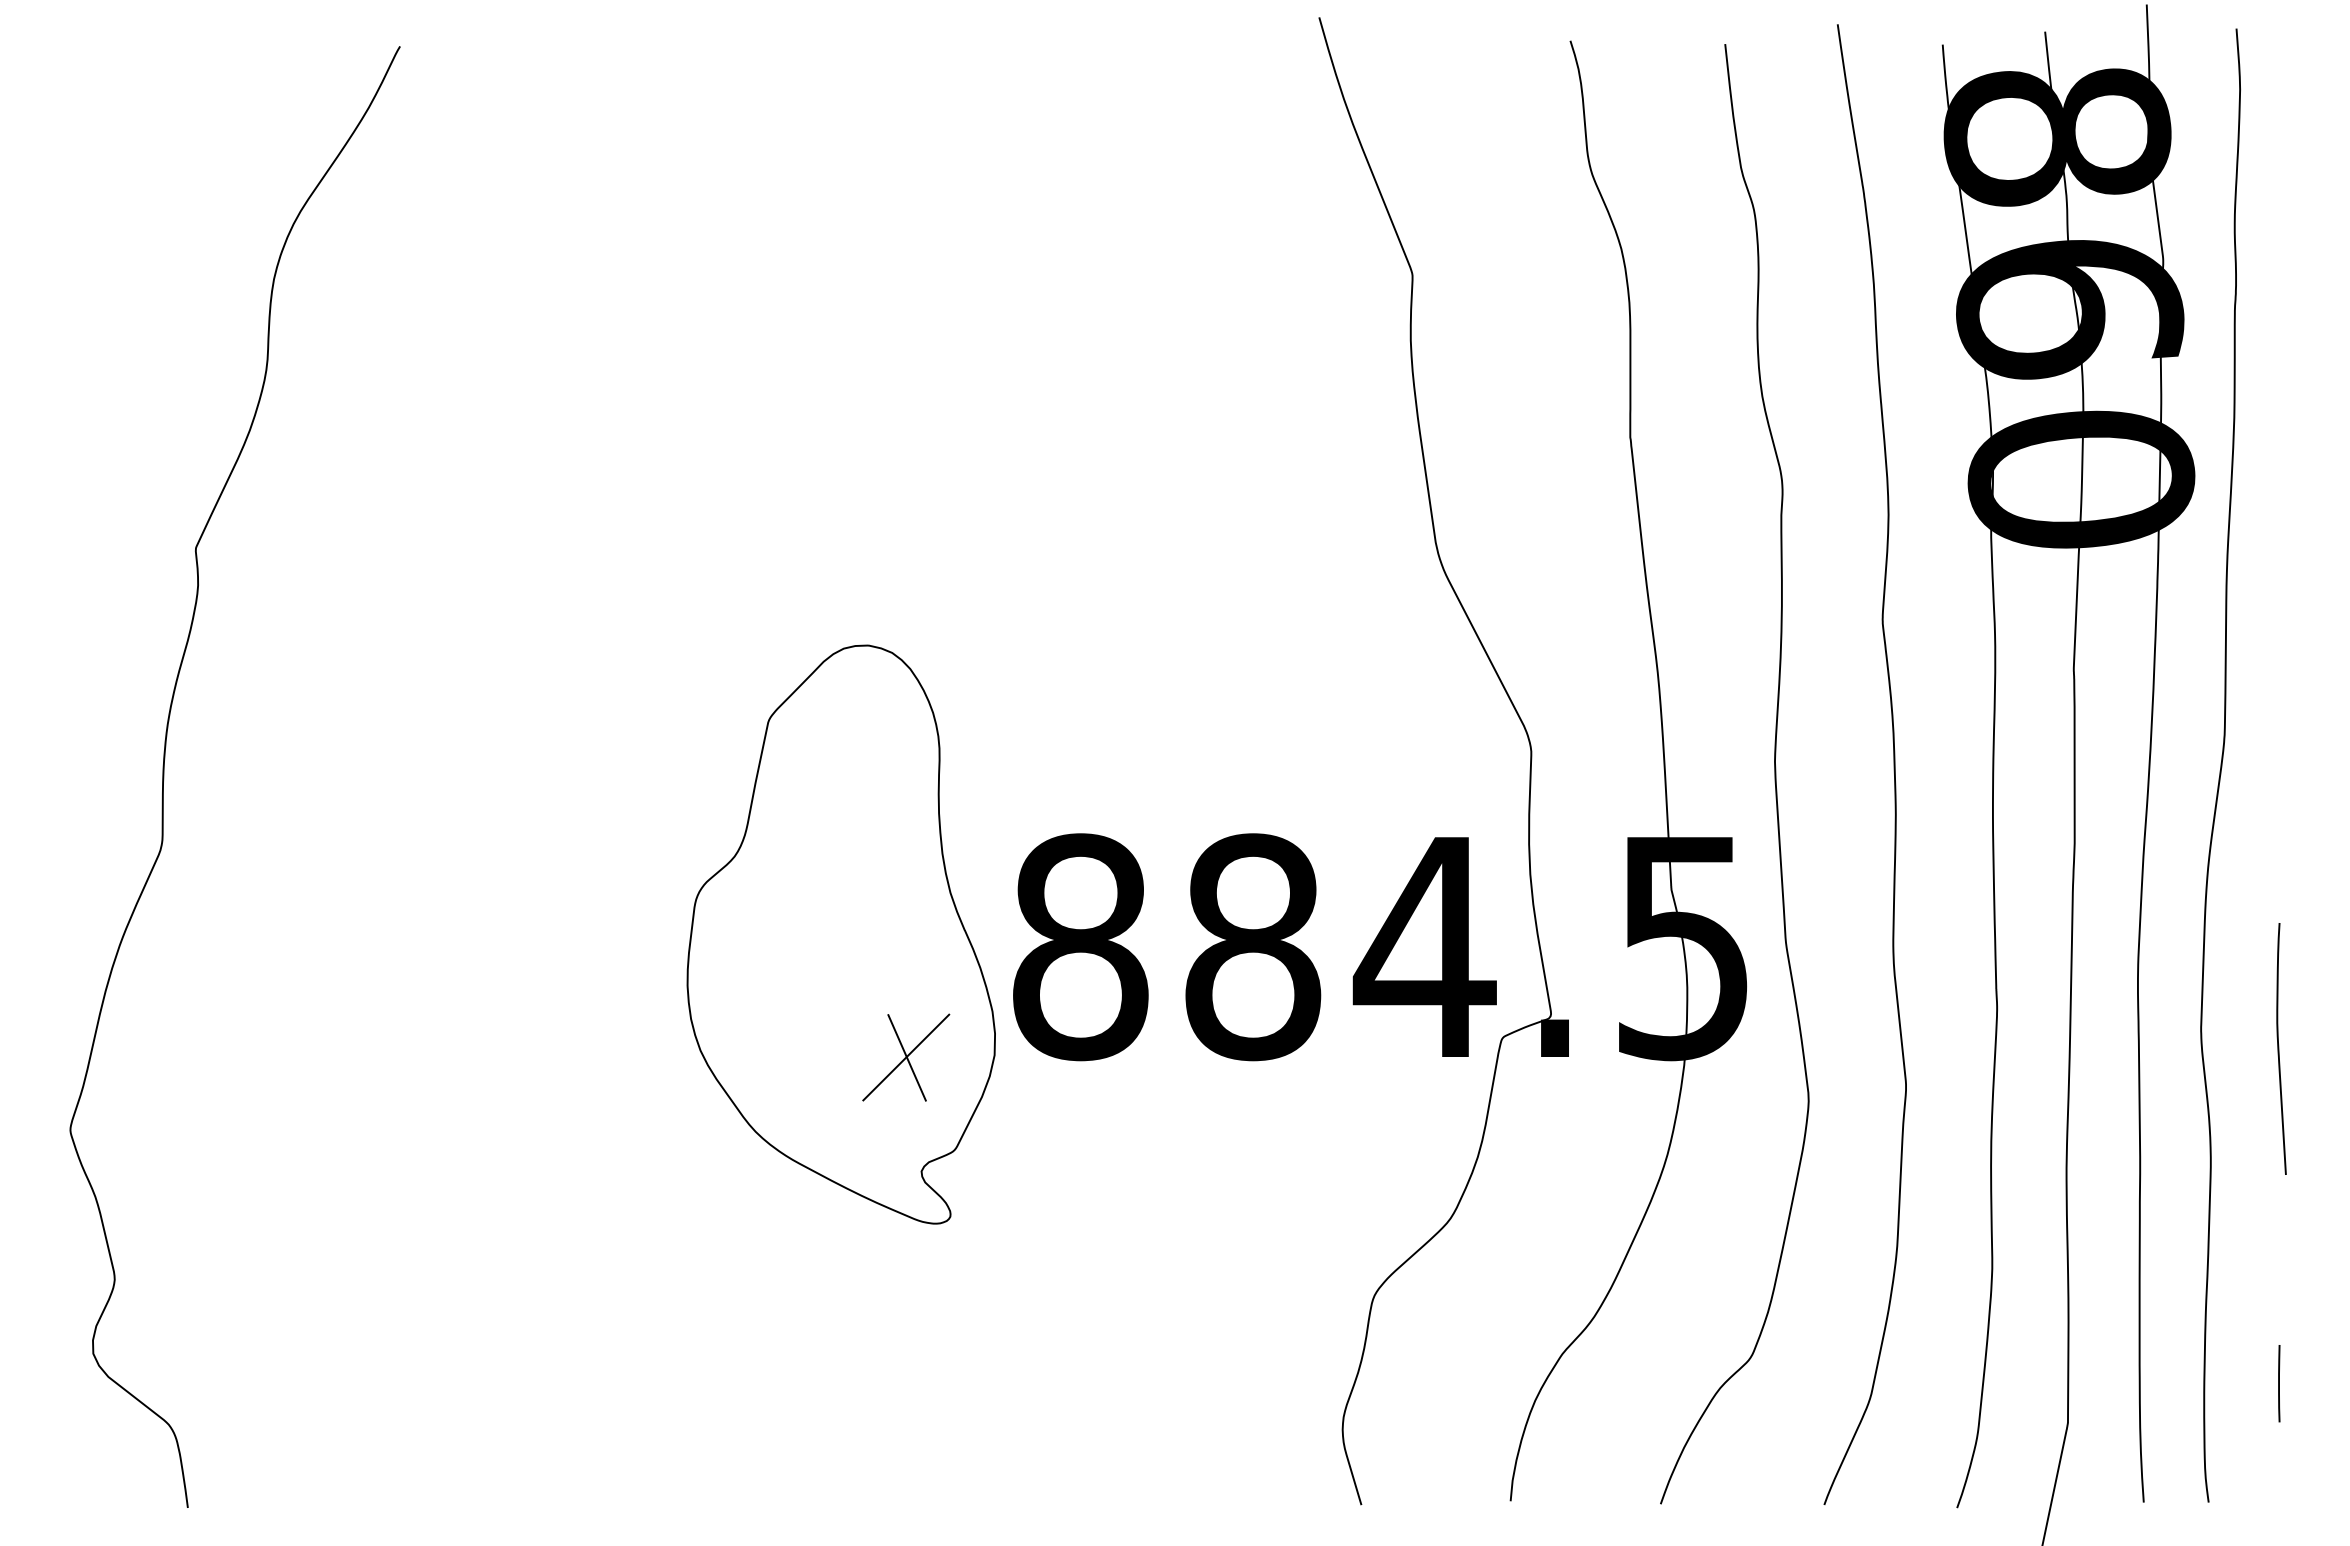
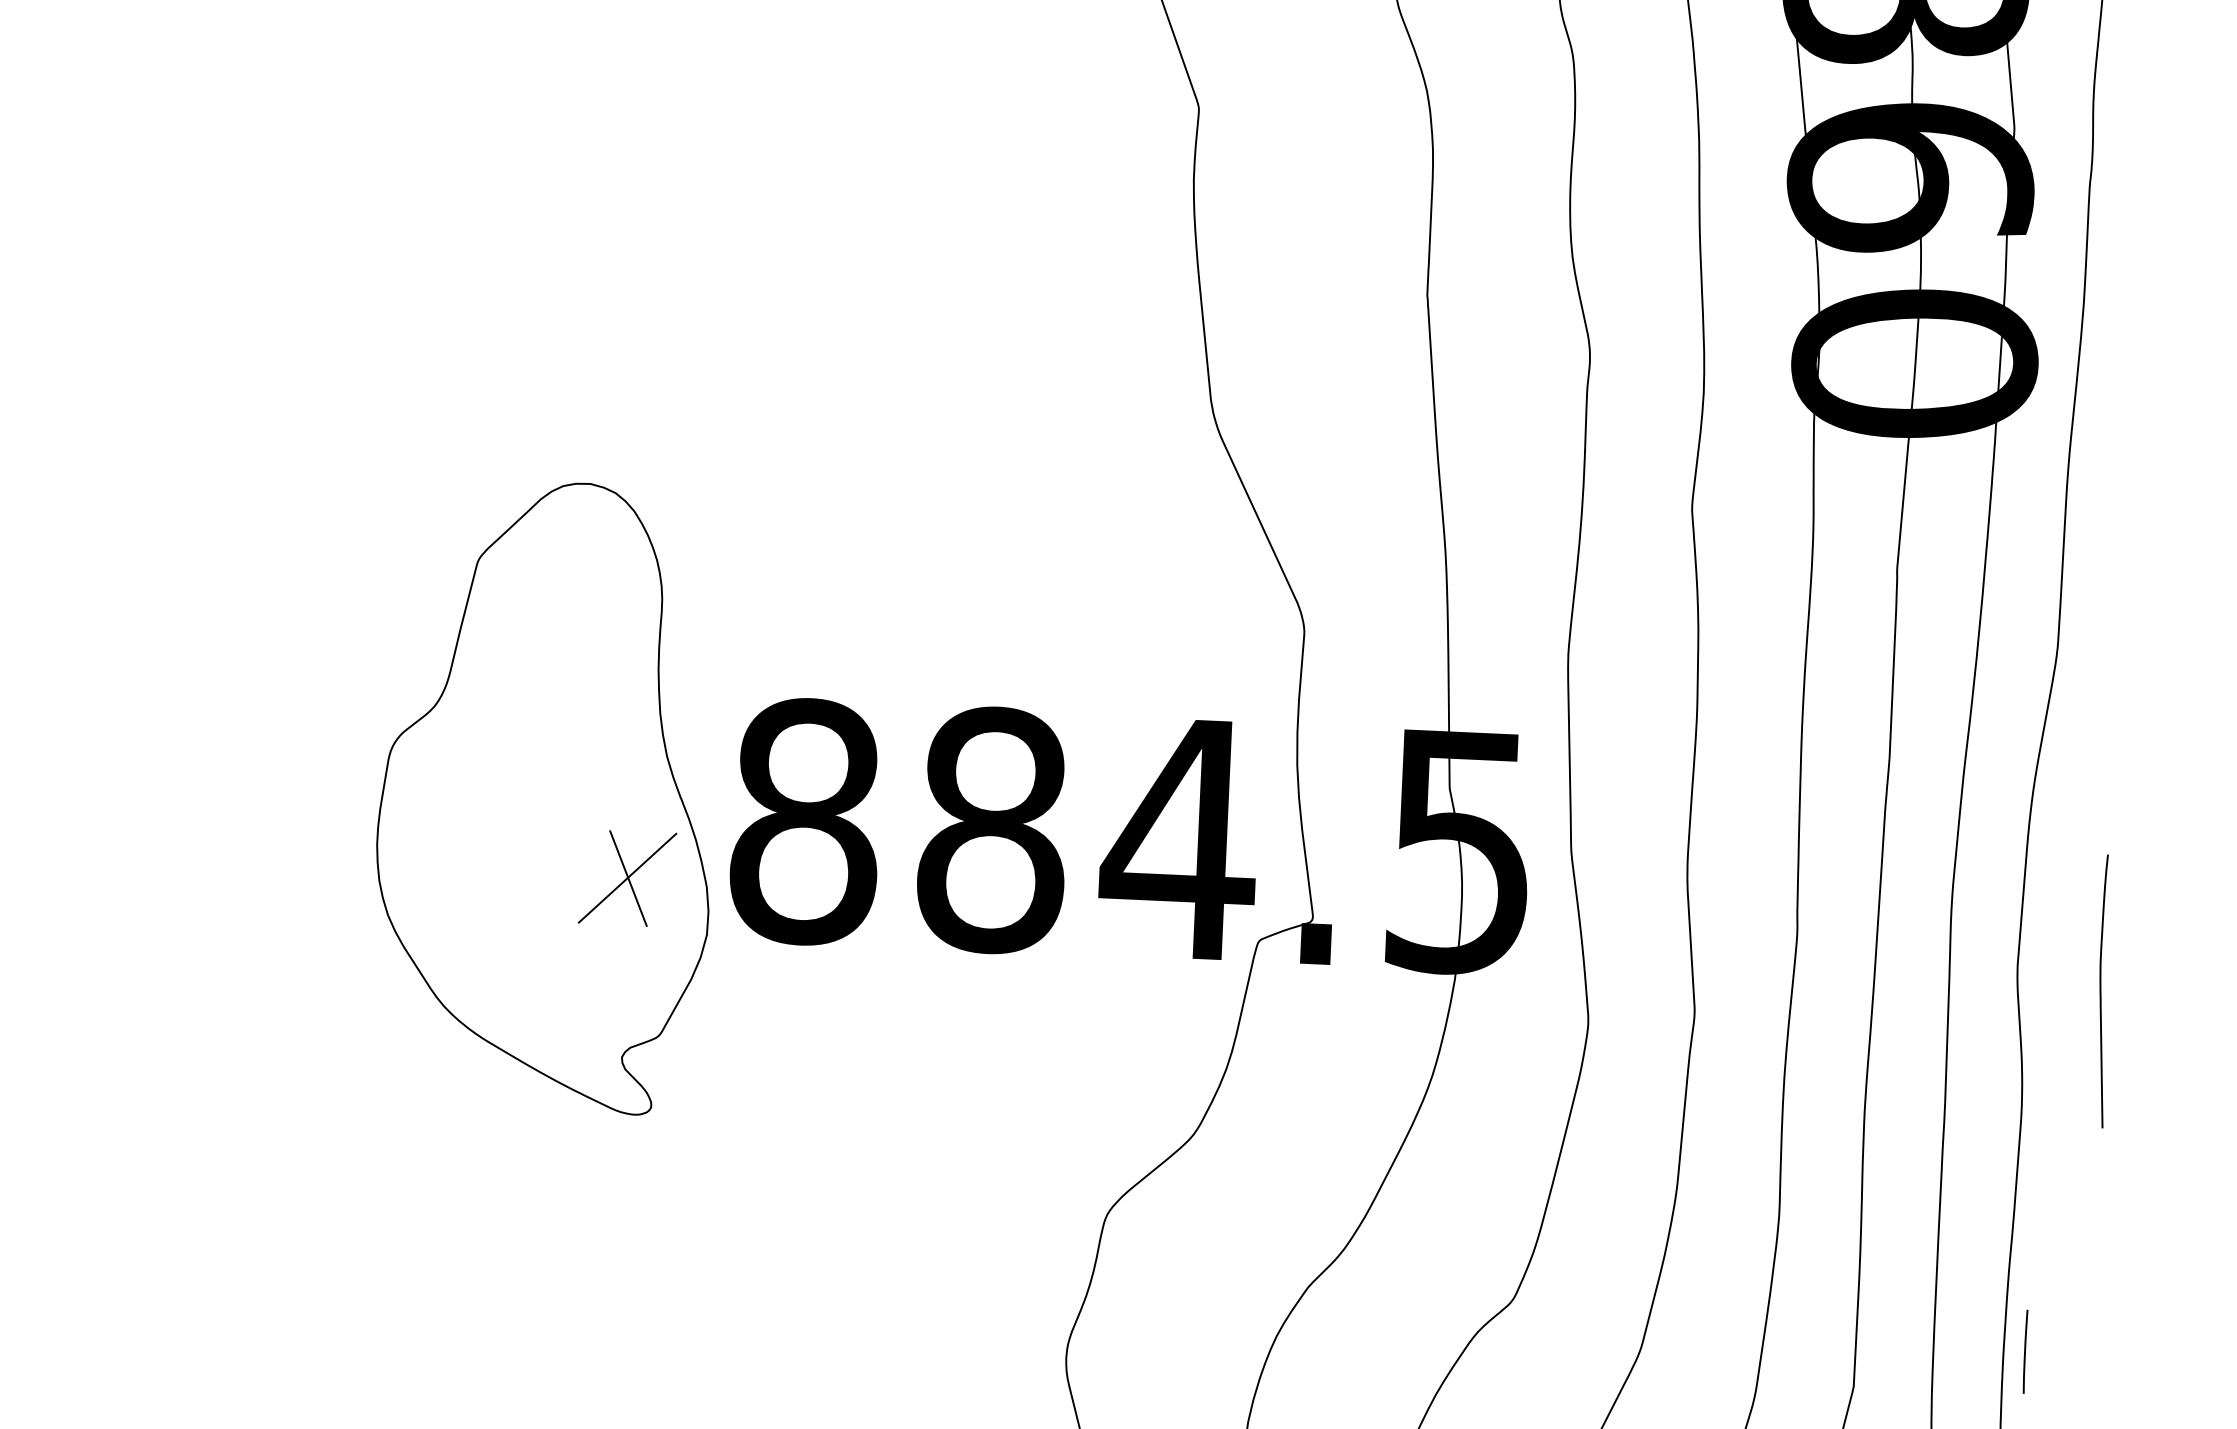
part: (906, 1057) -> (627, 878), moved
line: (2279, 1383) -> (2025, 1351), moved

